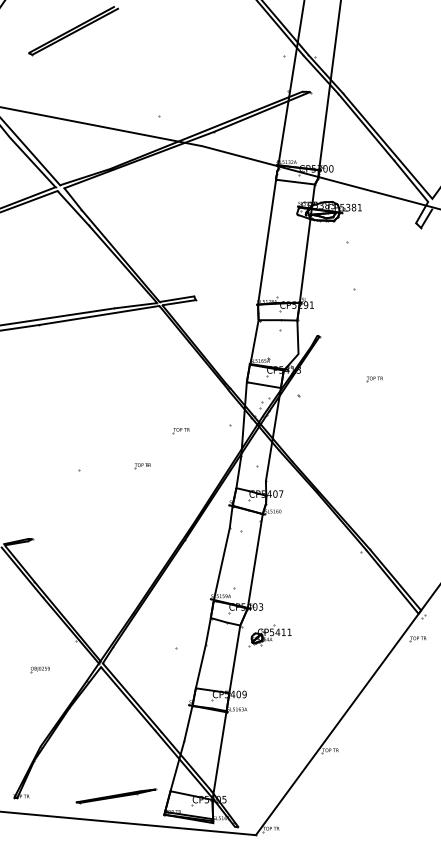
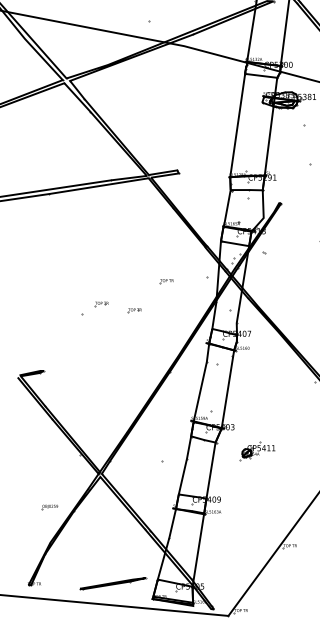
part: (102, 458) -> (101, 304), added
part: (269, 635) -> (257, 450), moved
part: (39, 669) -> (49, 507), moved

